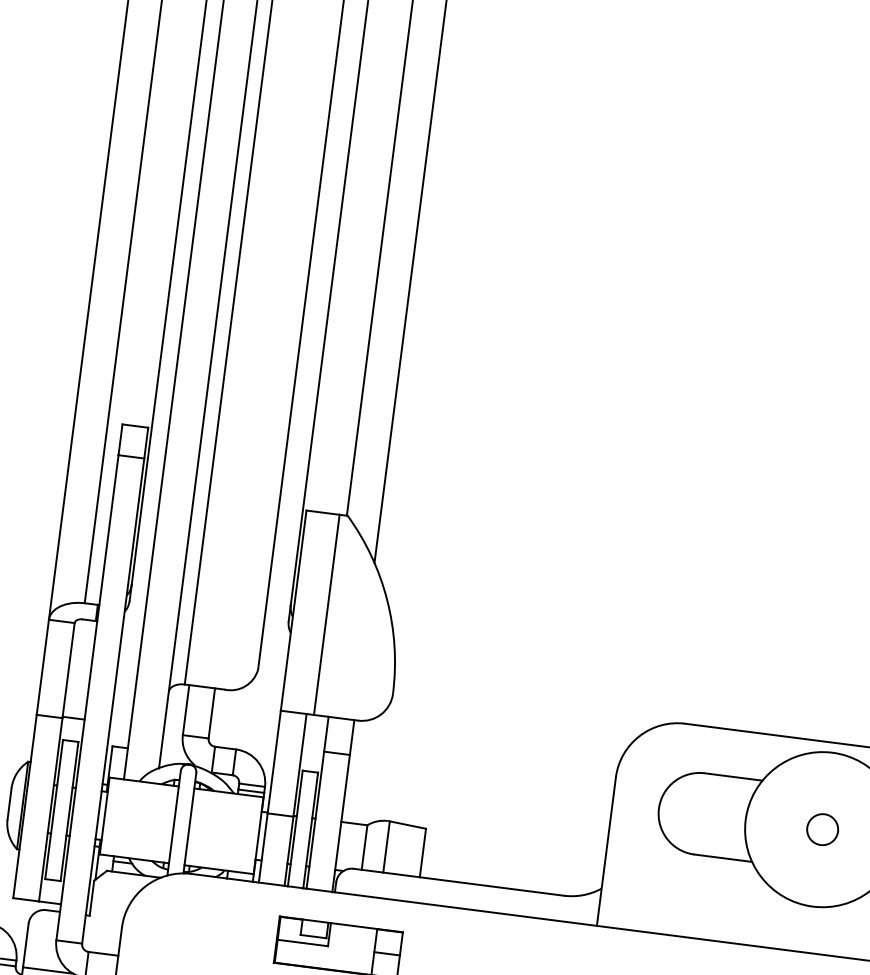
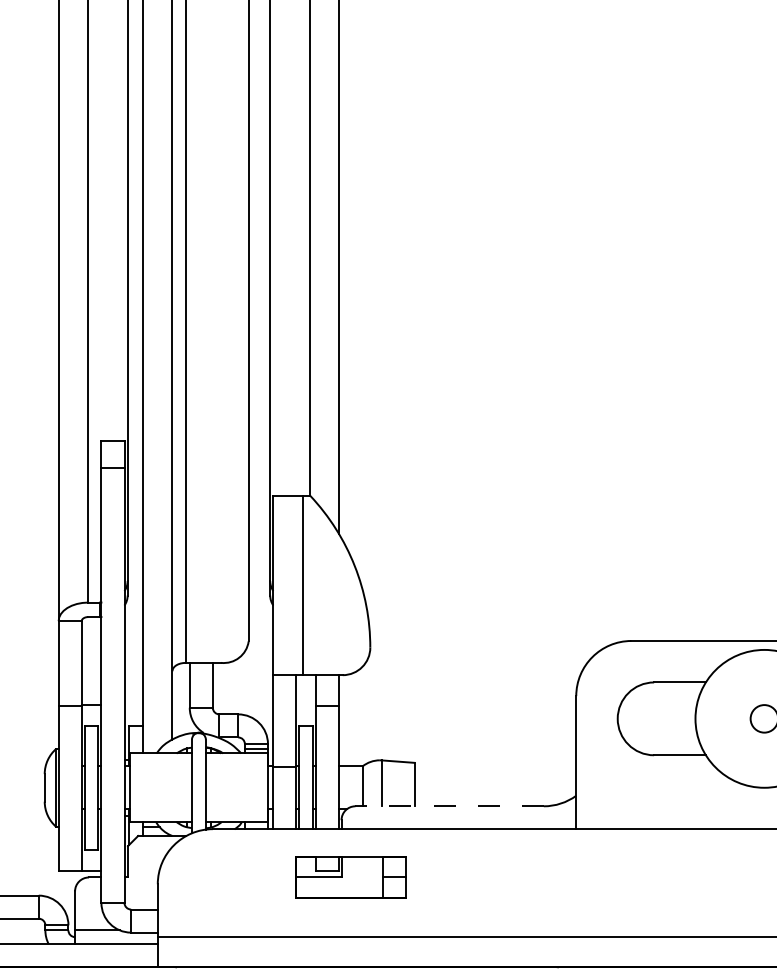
line: (458, 882) -> (449, 806), solid -> dashed

